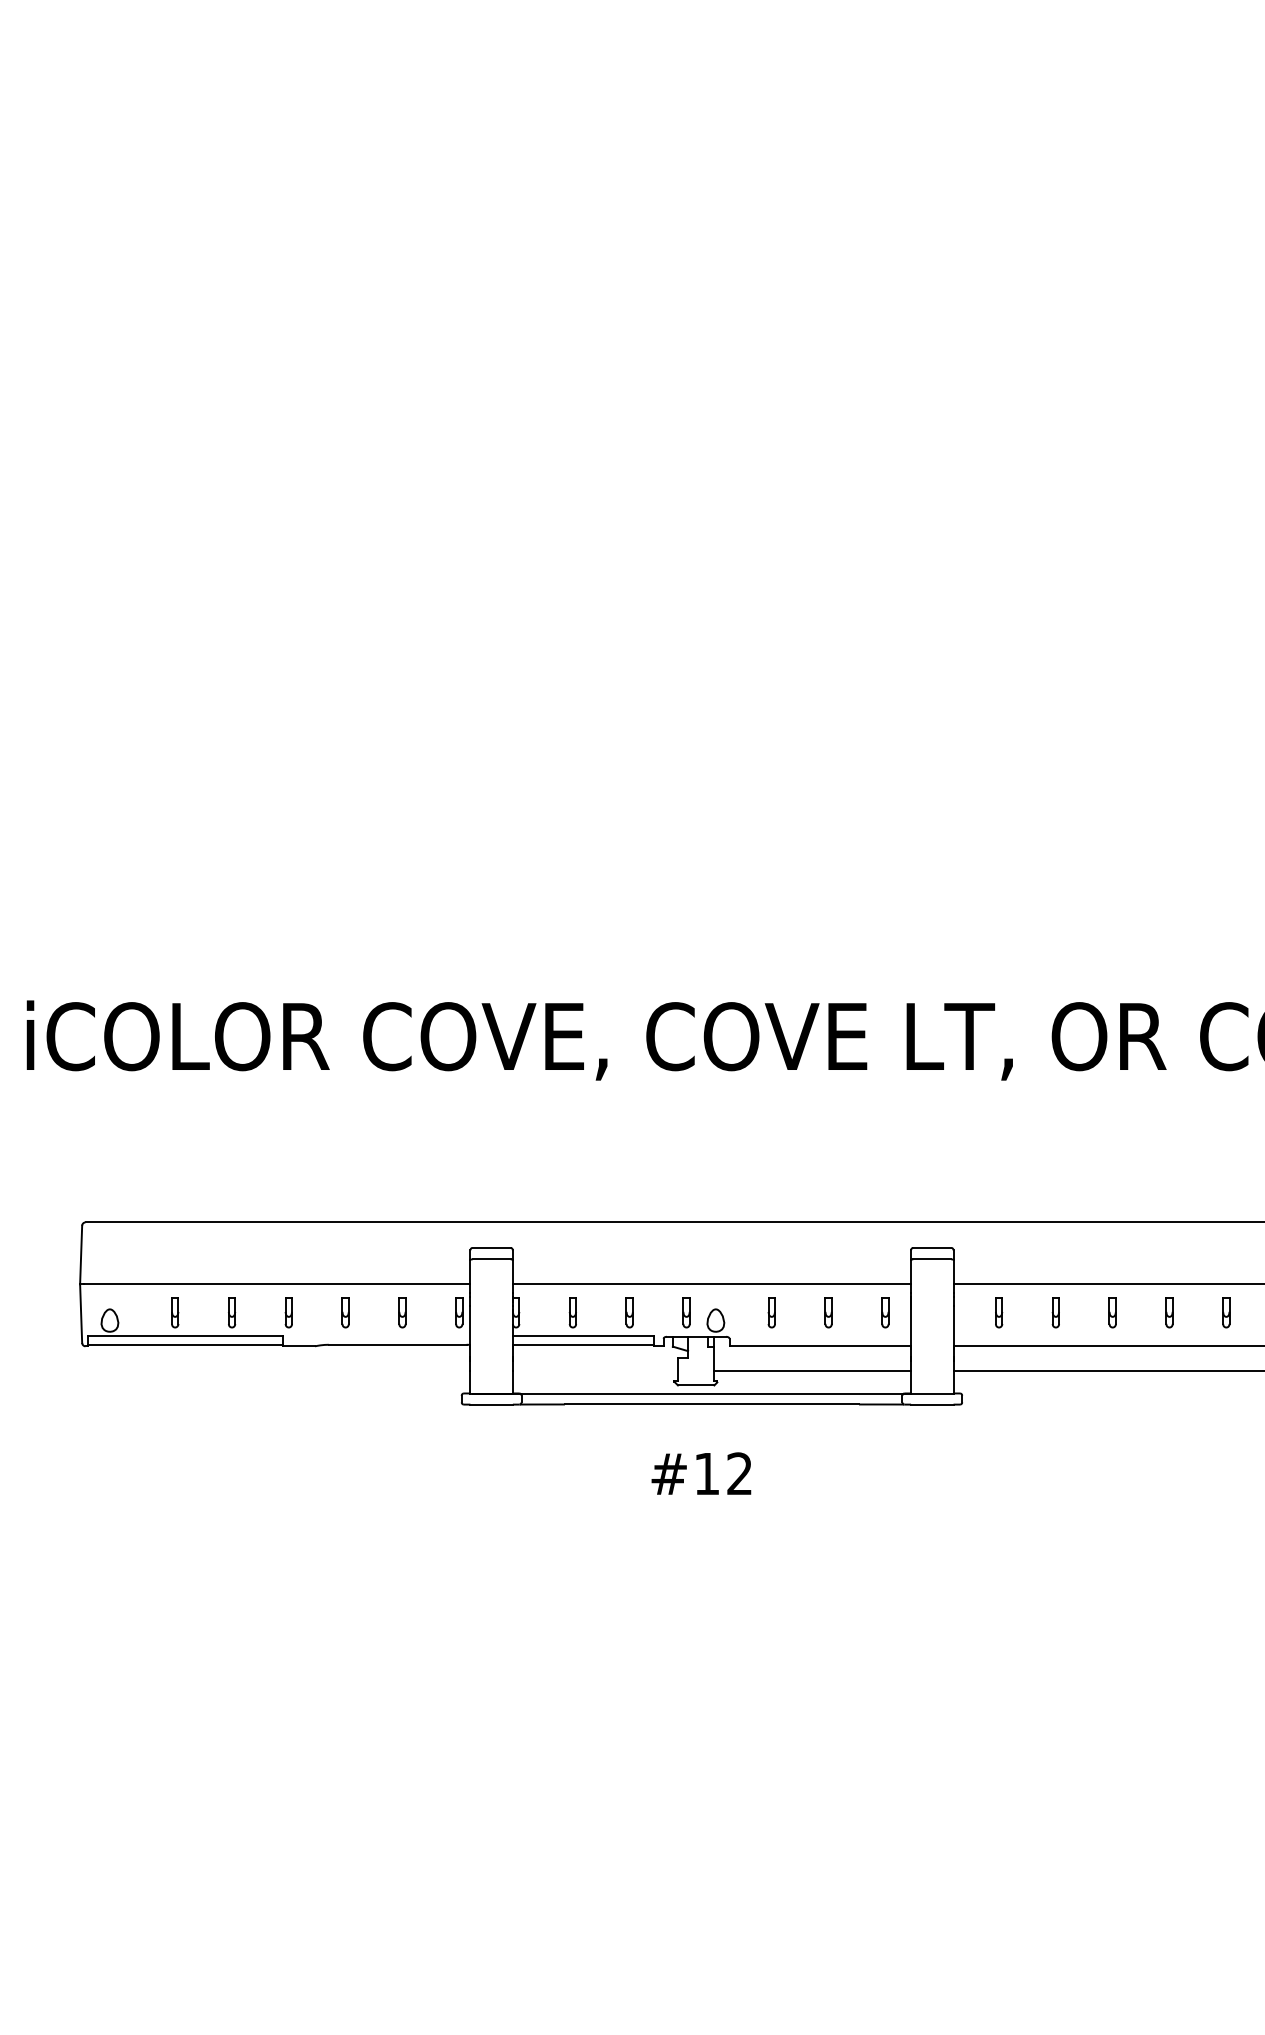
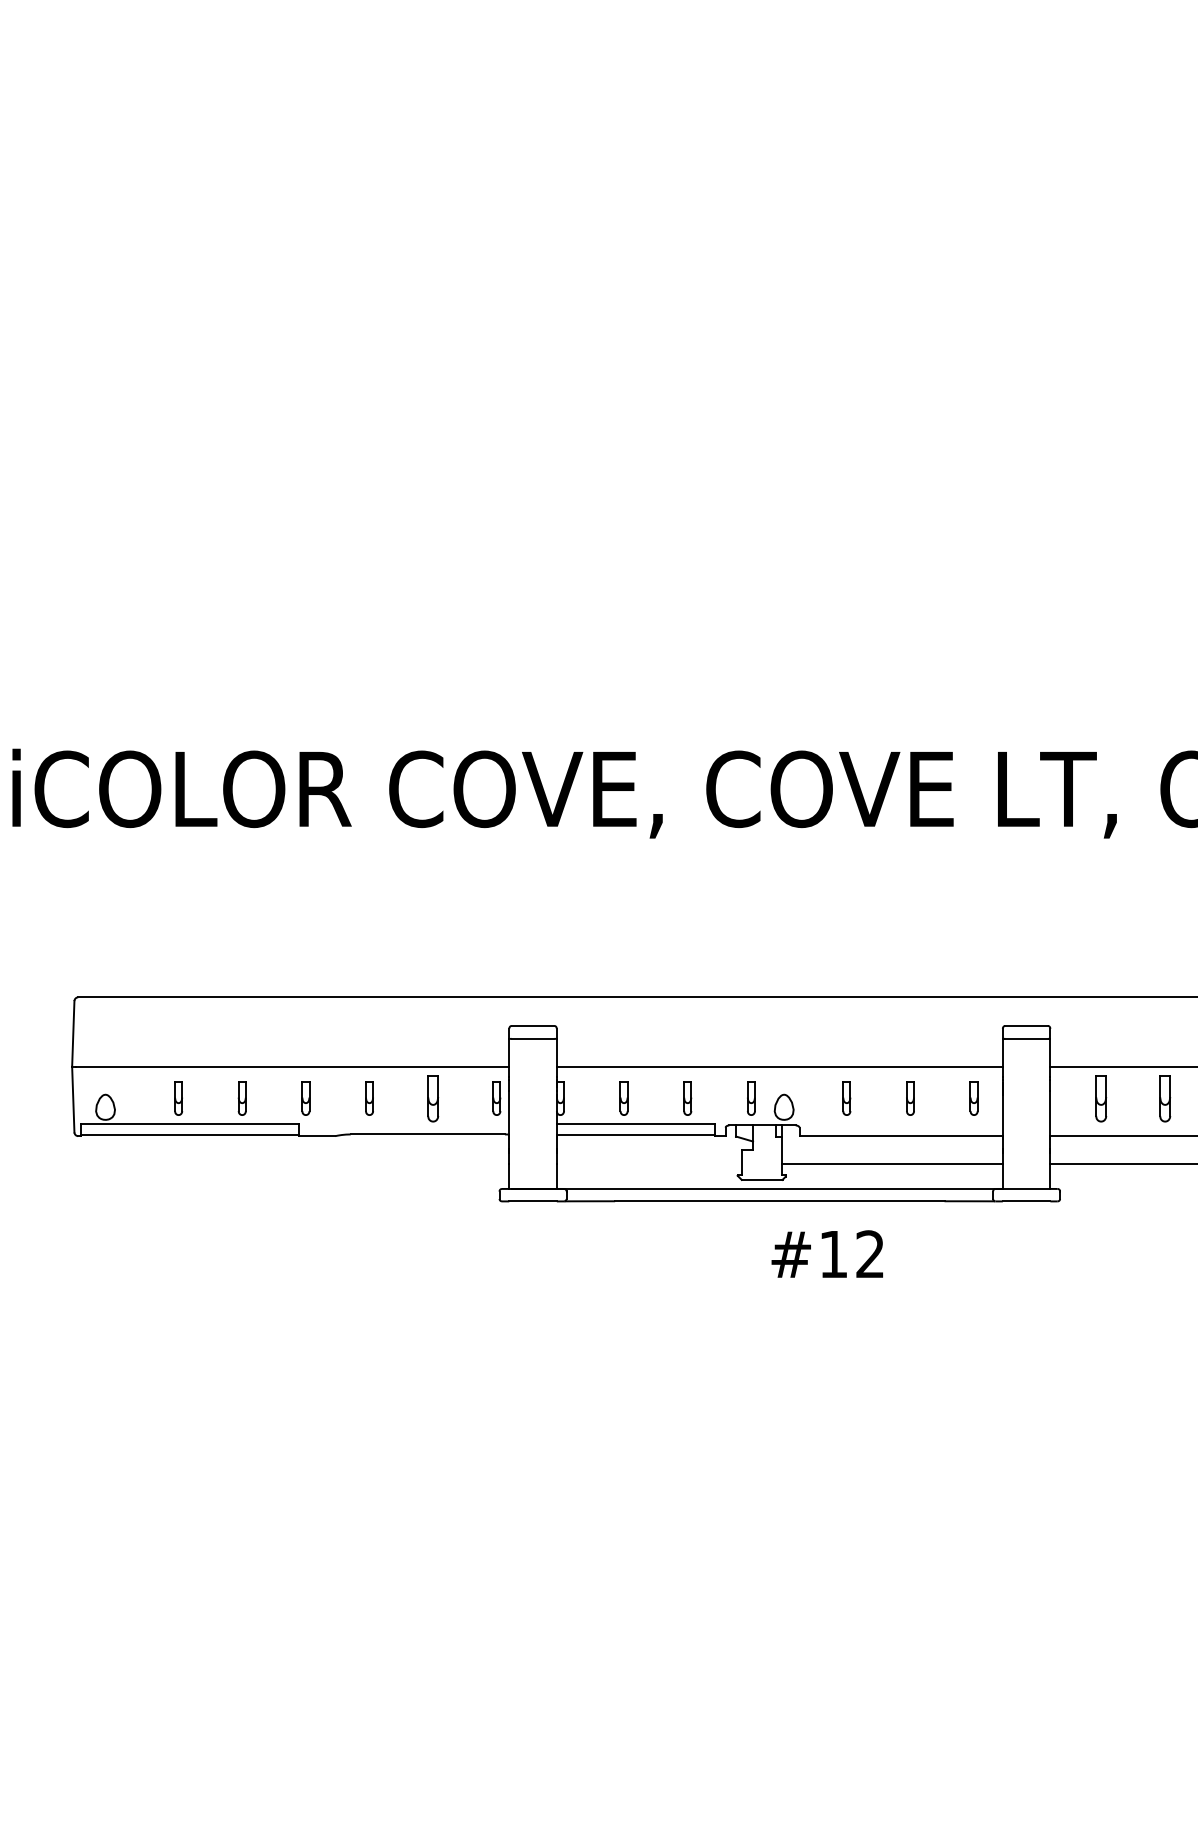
part: (402, 1312) -> (433, 1098), size x1.4
part: (999, 1312) -> (1101, 1098), size x1.4
part: (1055, 1312) -> (1164, 1098), size x1.4
text: (701, 1473) -> (827, 1253), moved

